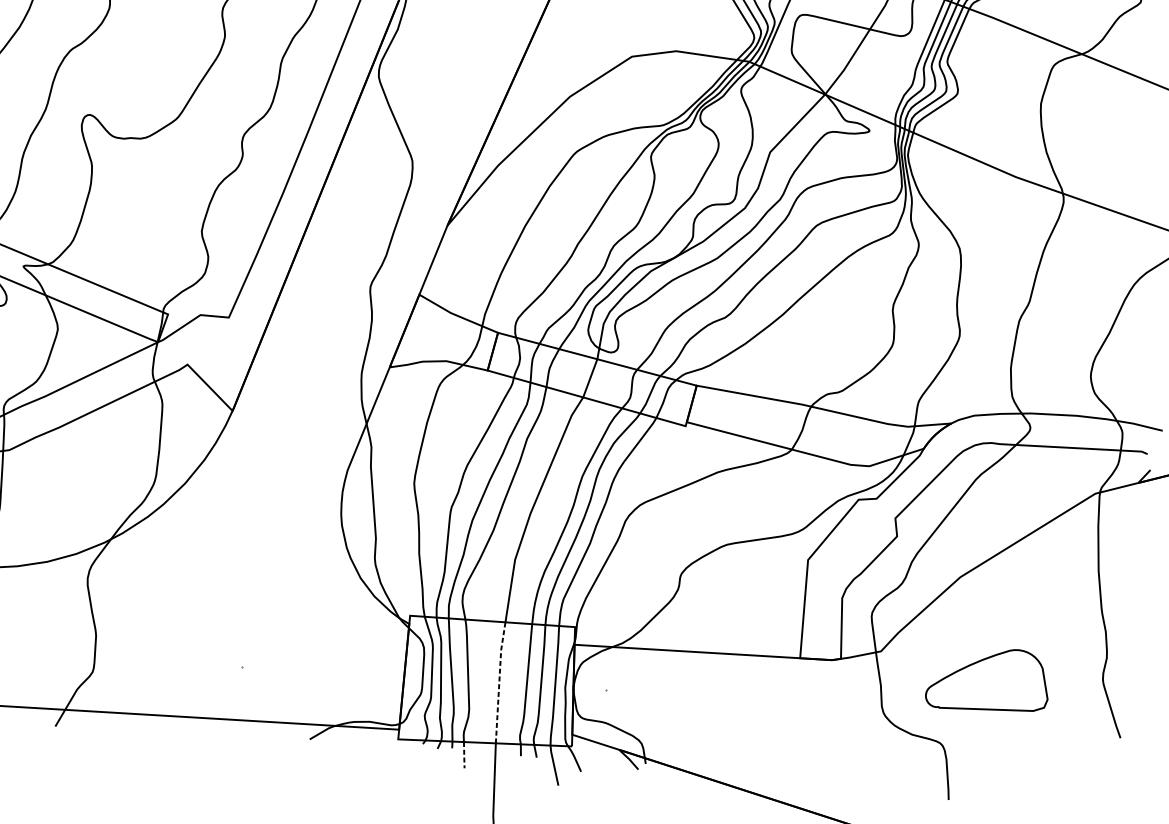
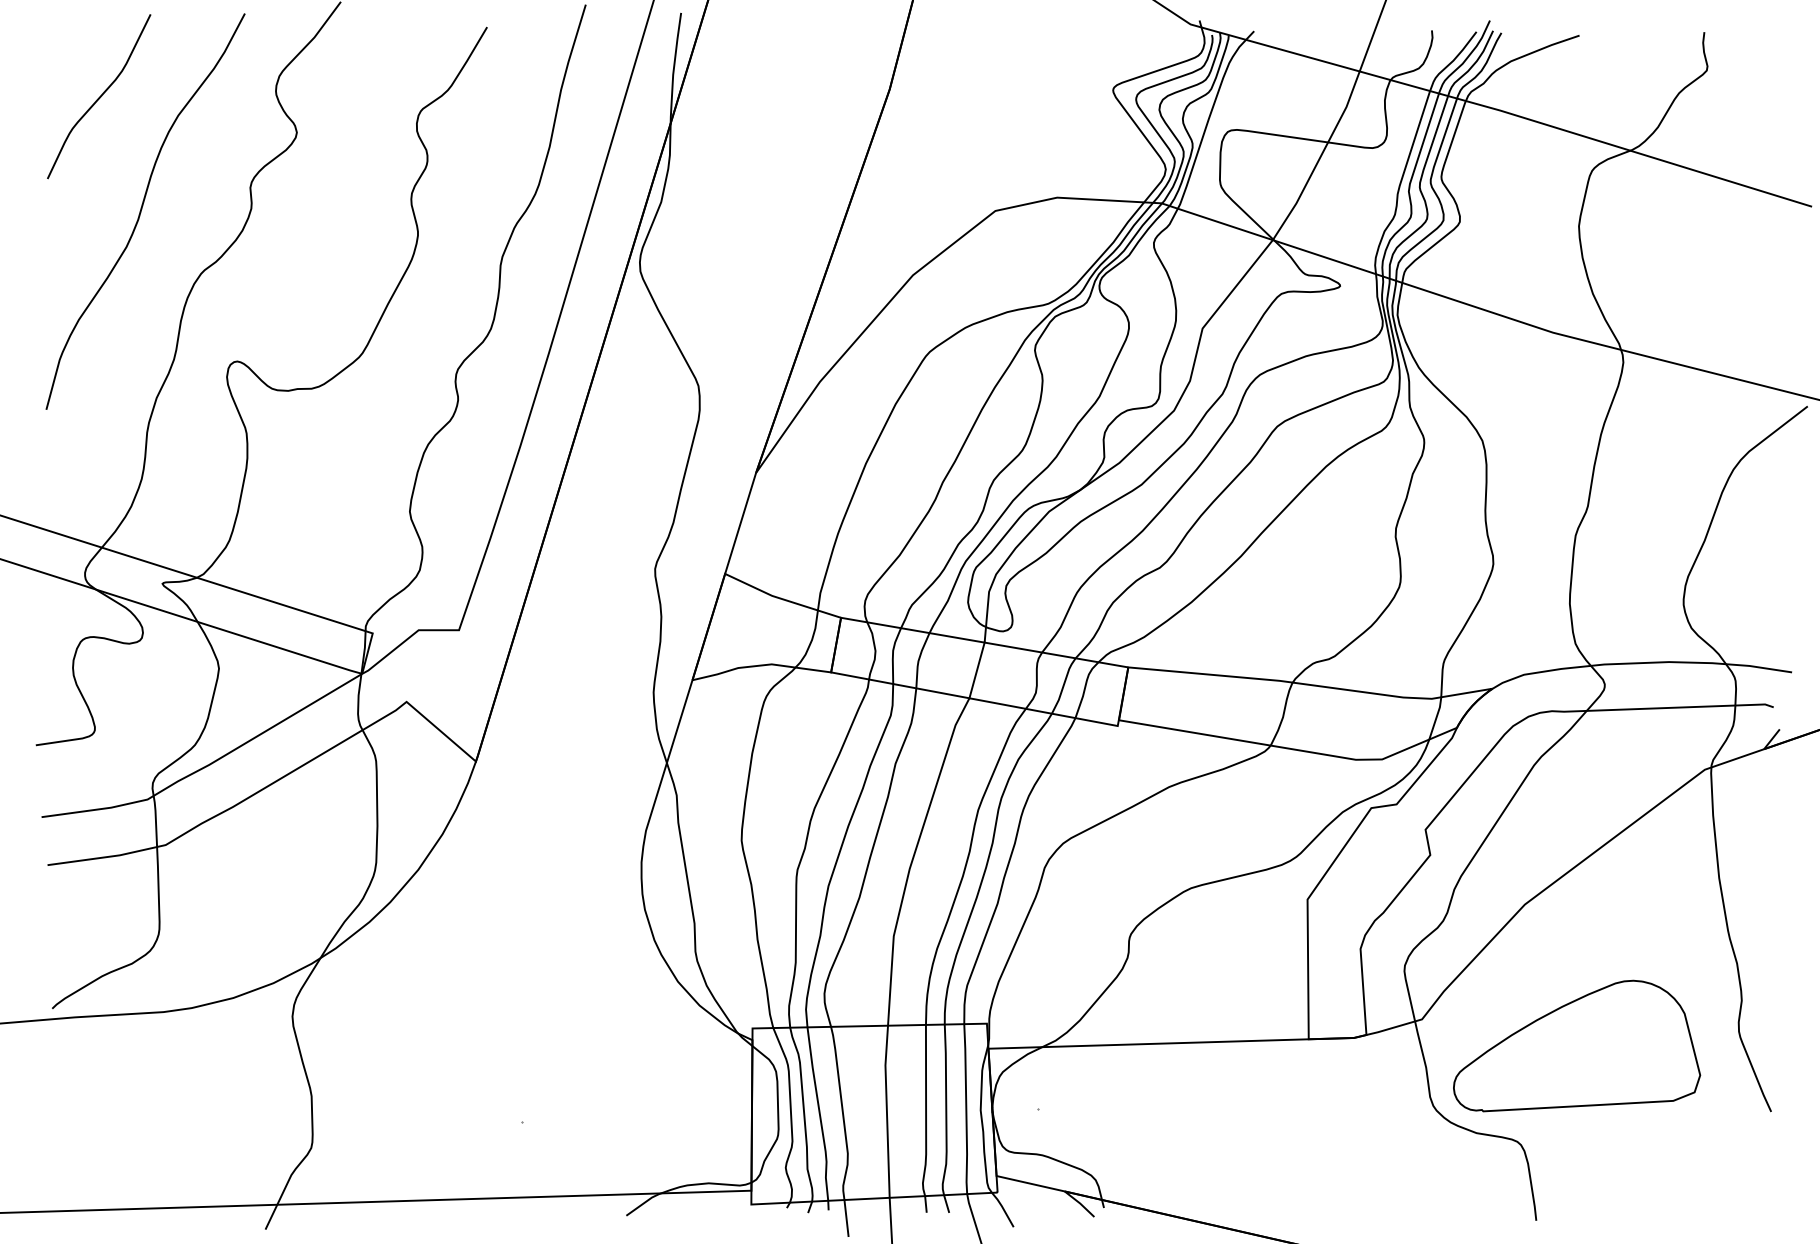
part: (988, 679) -> (1577, 1045), size x1.43
line: (499, 682) -> (886, 1111), dashed -> solid
line: (464, 755) -> (846, 1218), dashed -> solid

